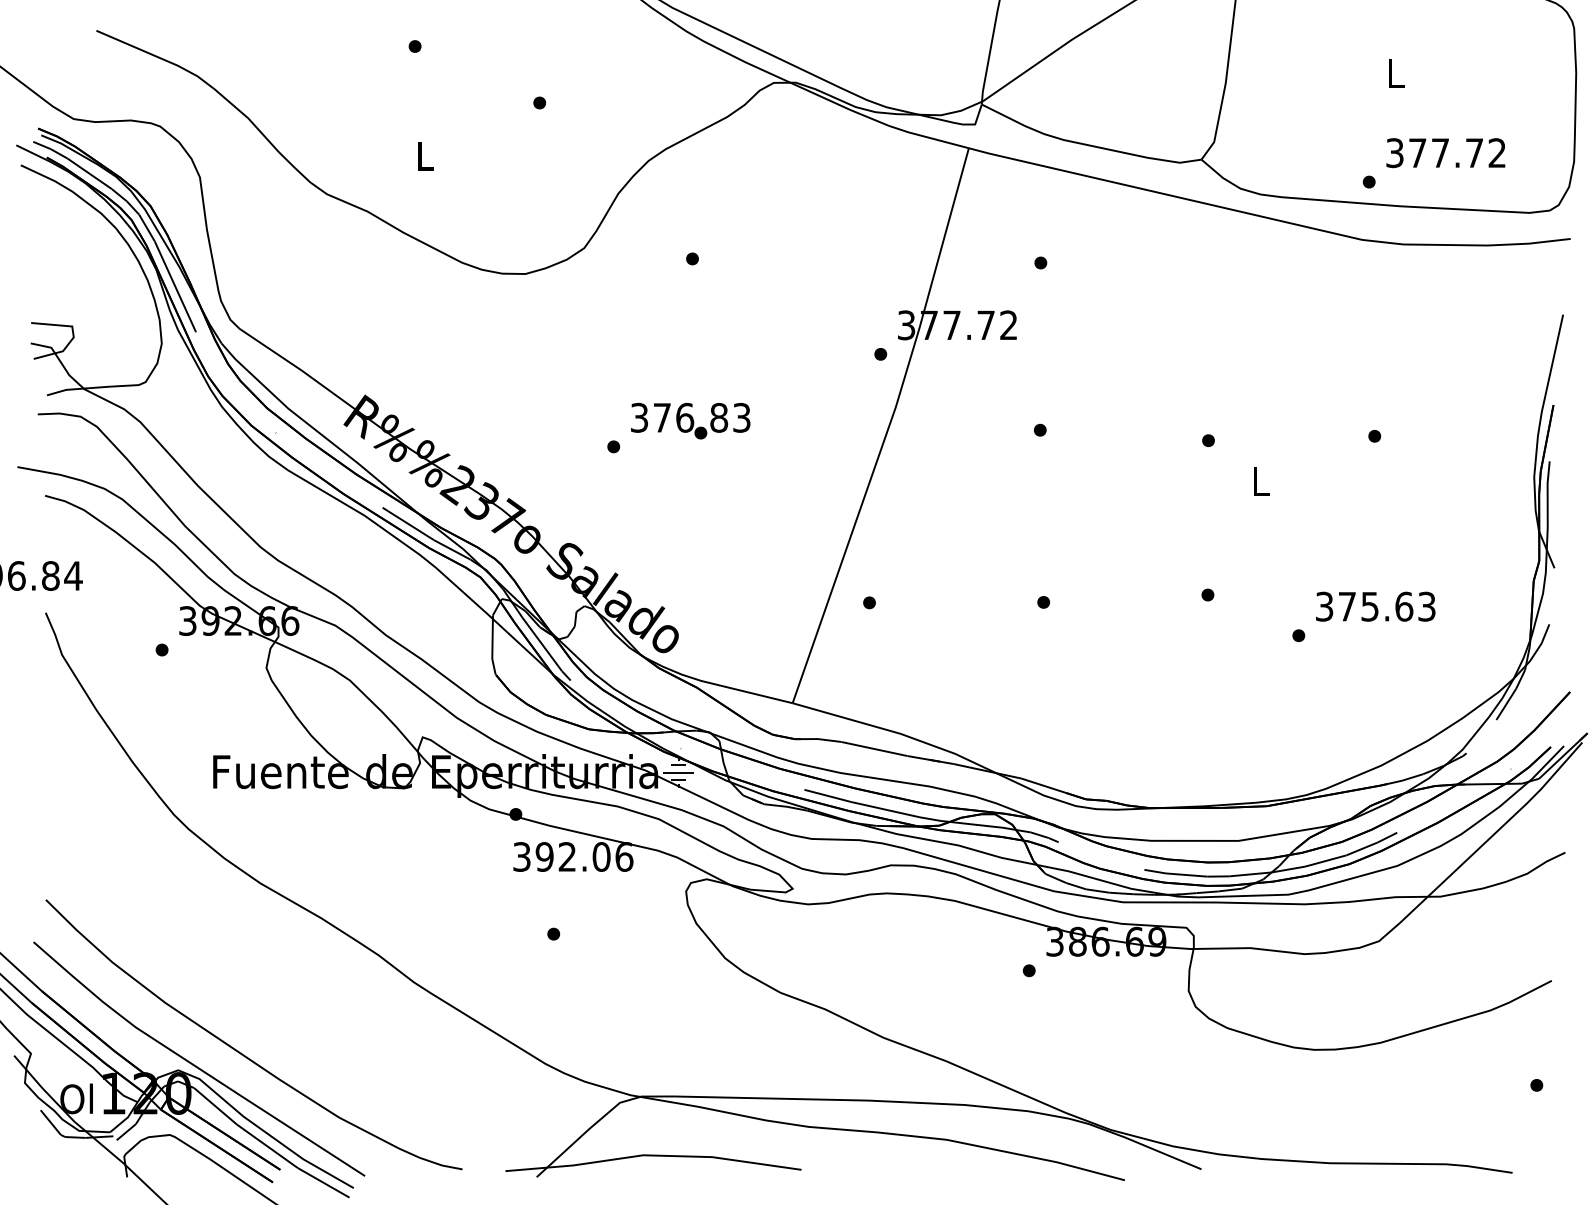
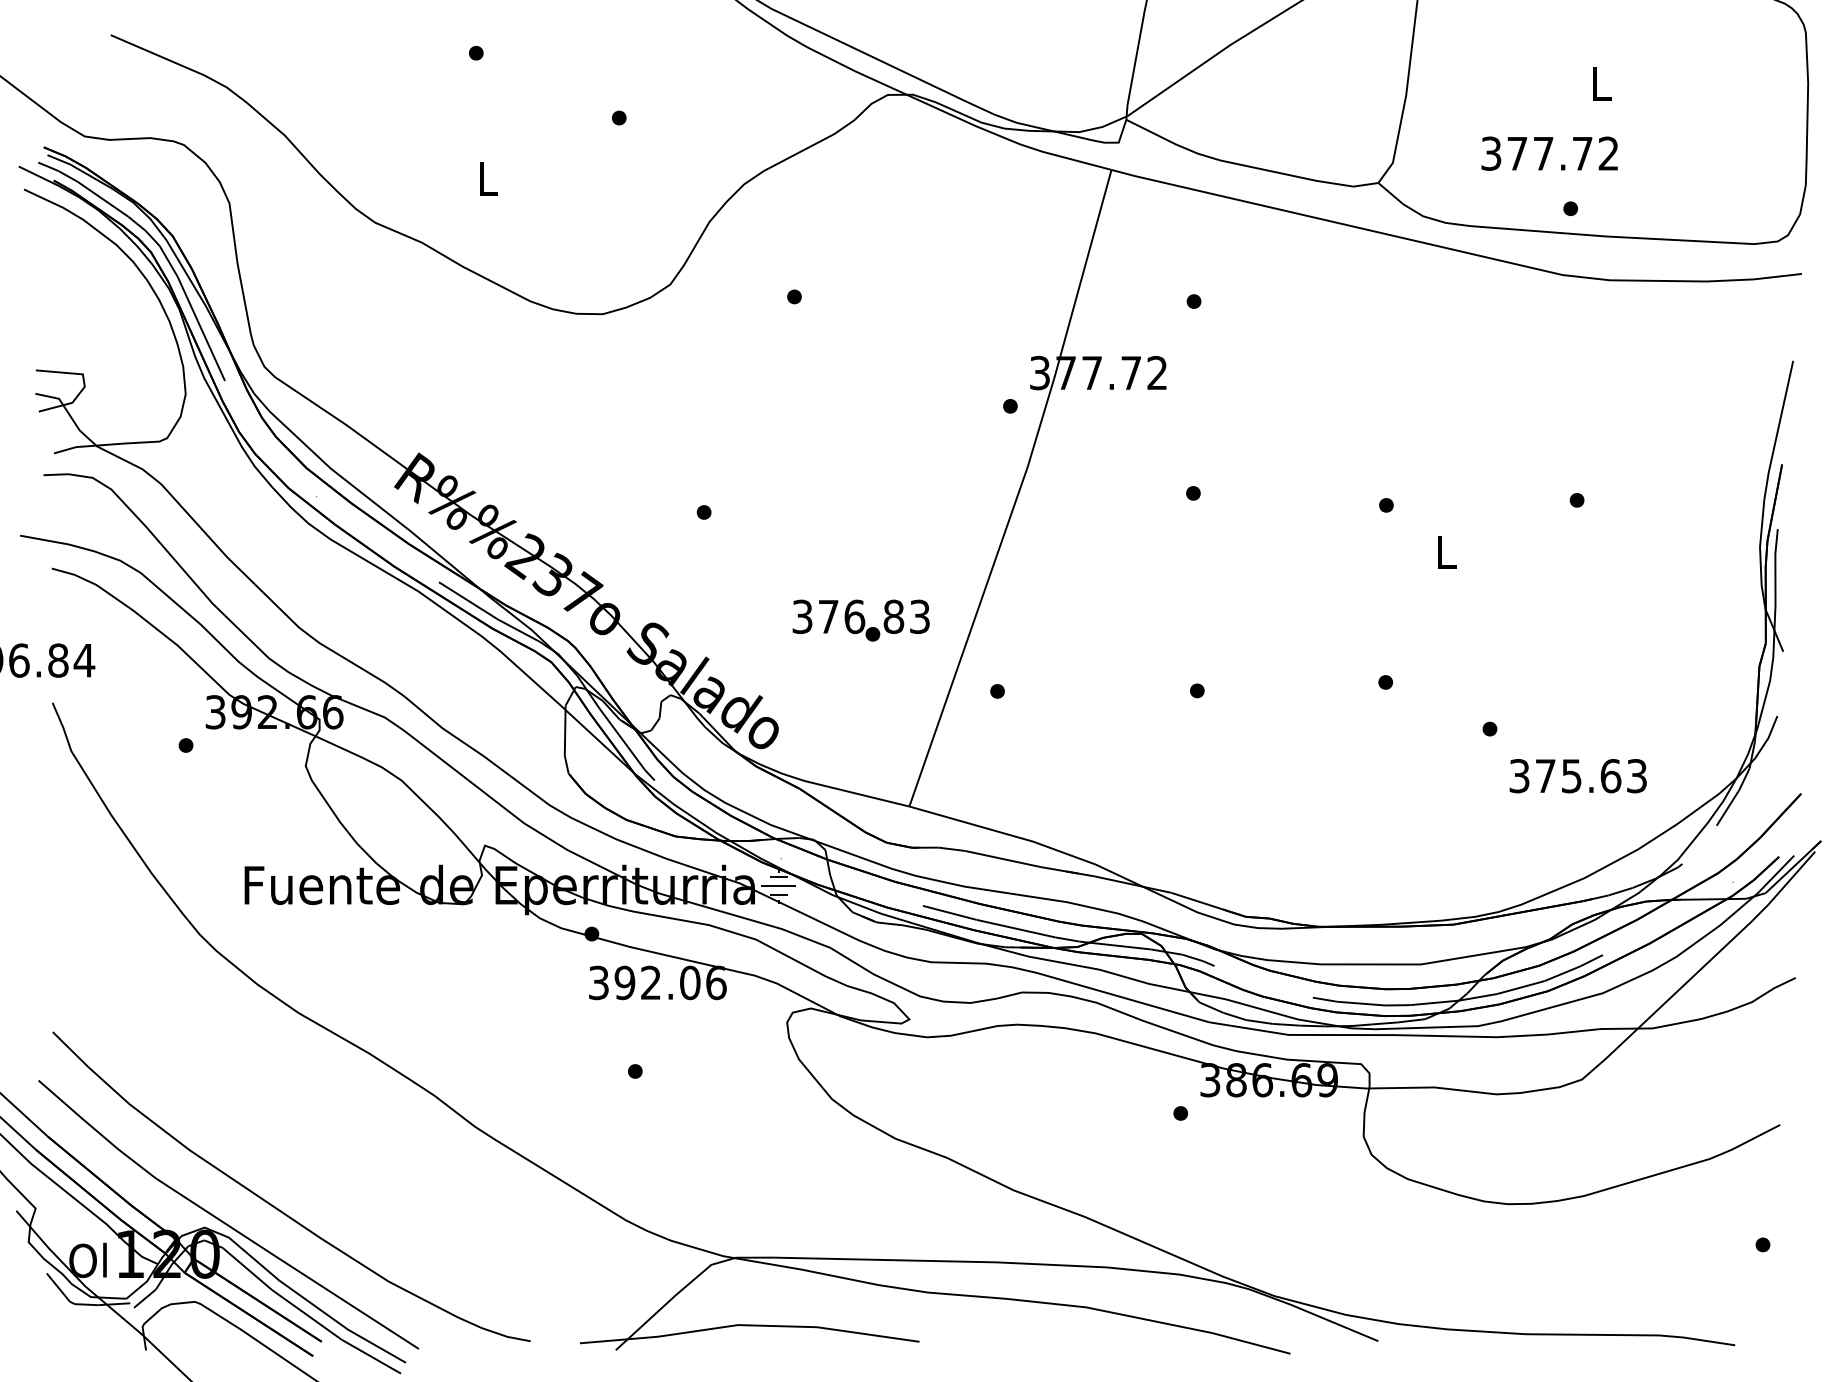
text: (1445, 153) -> (1549, 154), moved
text: (690, 421) -> (861, 621), moved
text: (1375, 606) -> (1577, 775), moved

